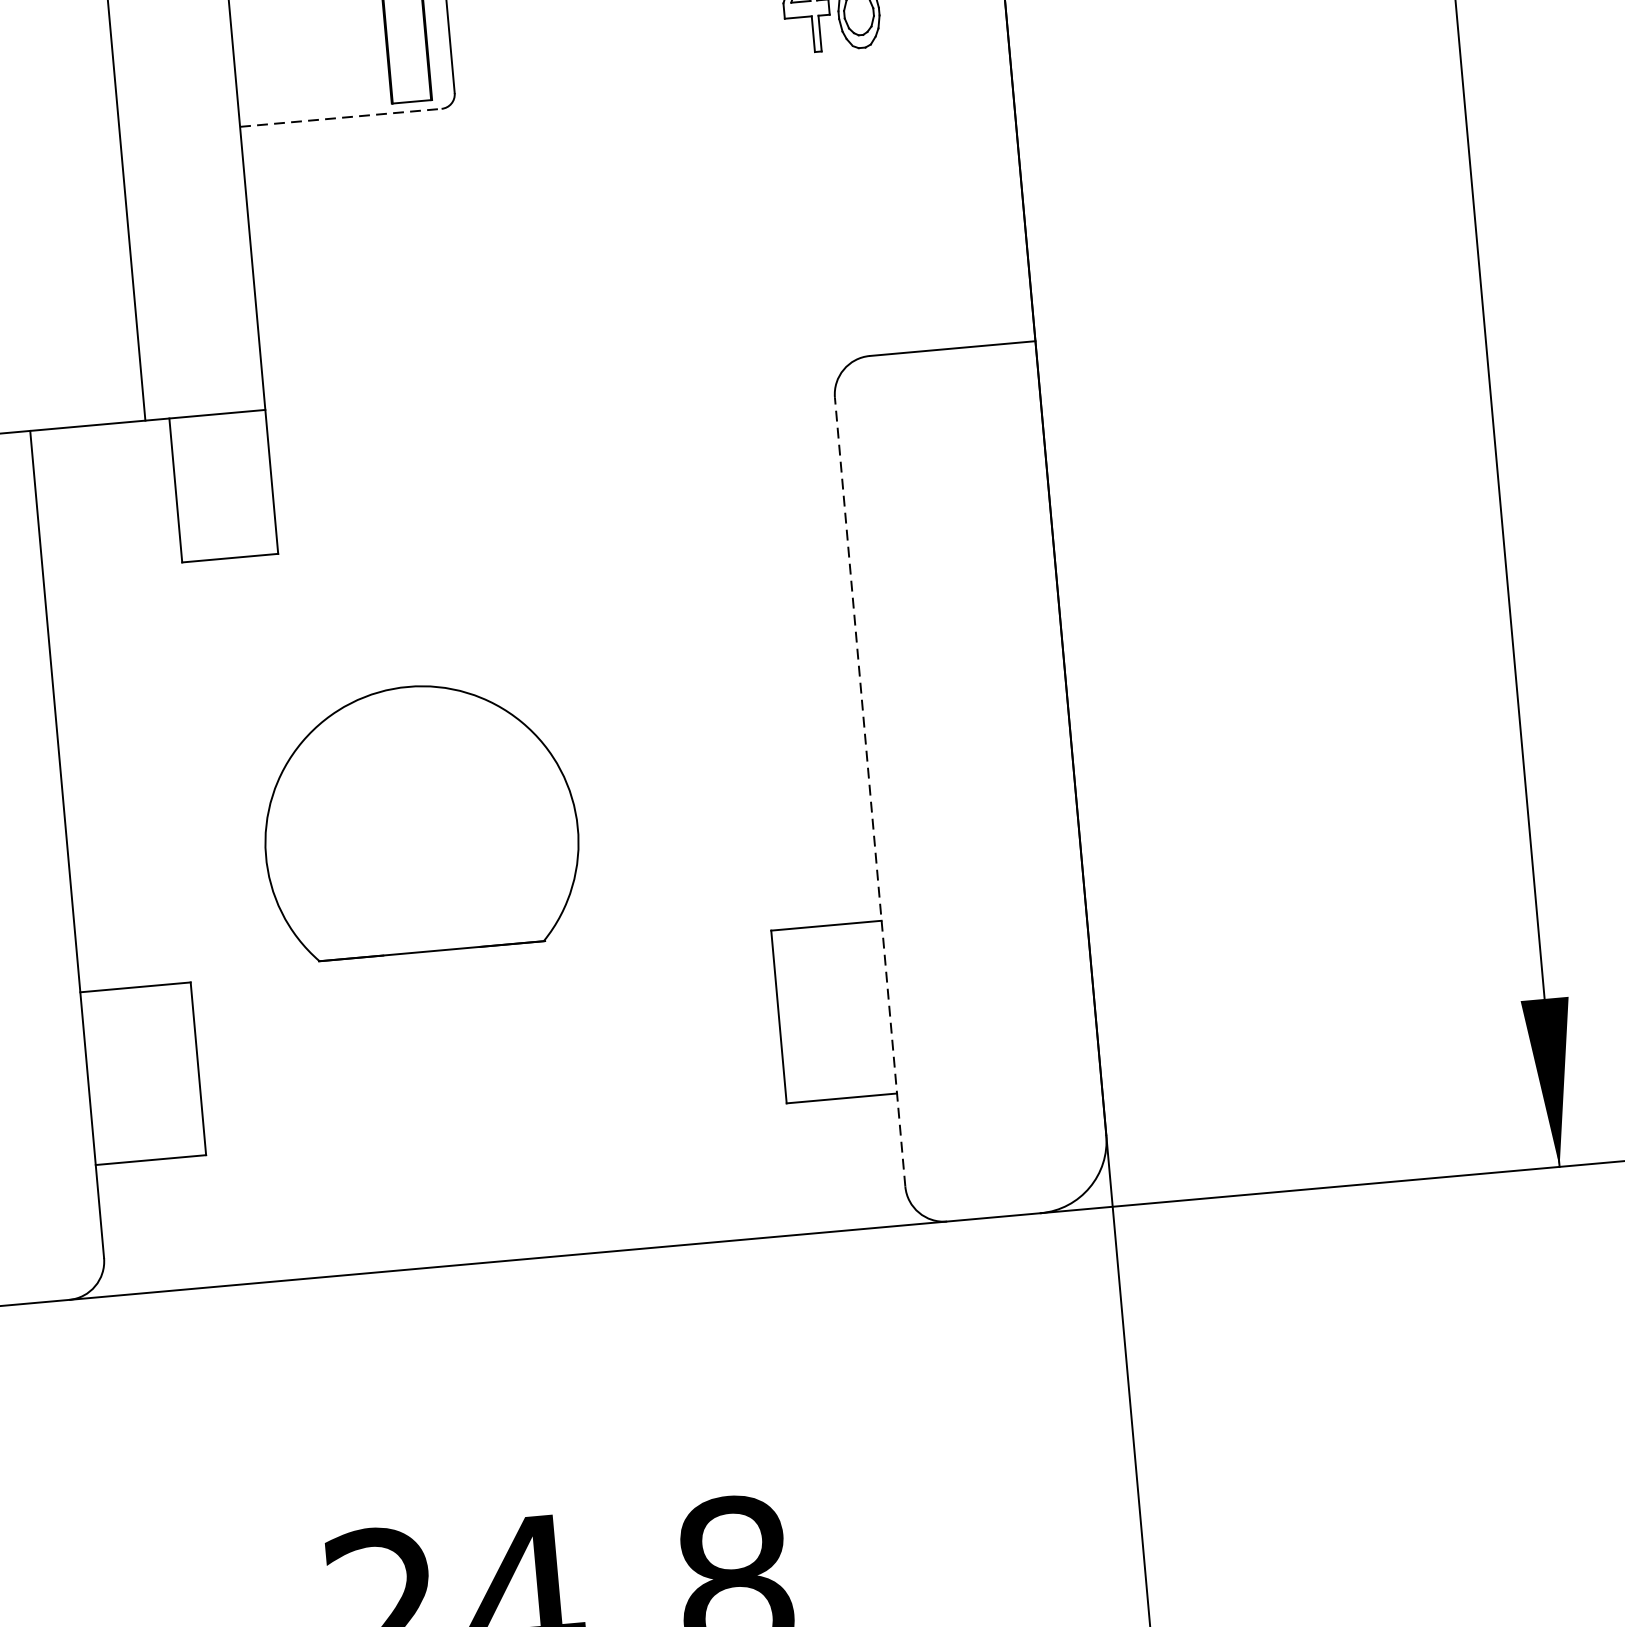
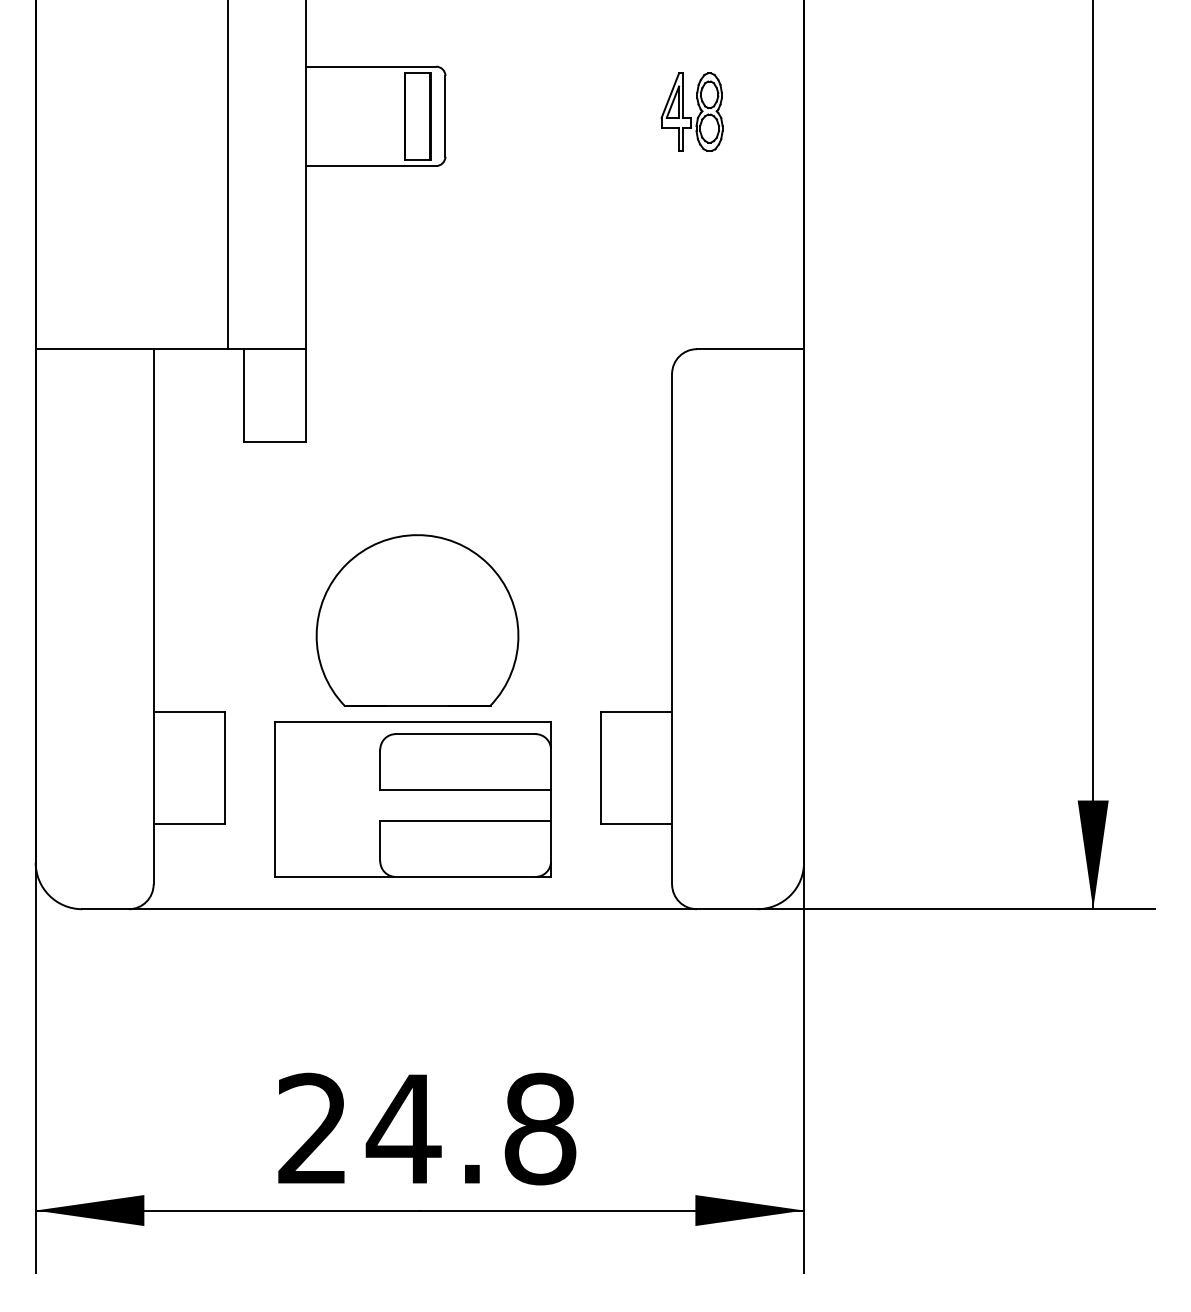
line: (341, 118) -> (371, 166), dashed -> solid
line: (870, 791) -> (672, 628), dashed -> solid
part: (419, 818) -> (417, 620), moved
part: (492, 1091) -> (412, 799), added

